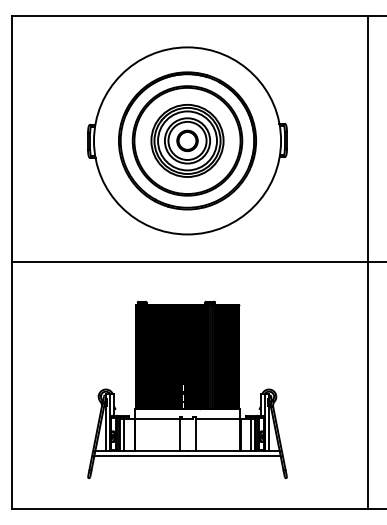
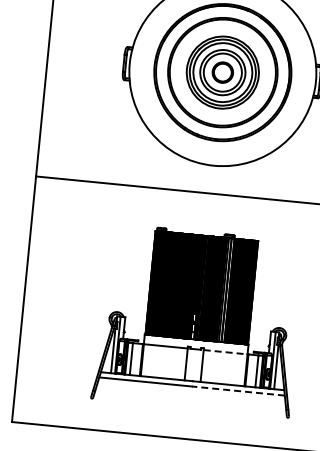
line: (218, 418) -> (226, 351), solid -> dashed
line: (234, 456) -> (238, 391), solid -> dashed

